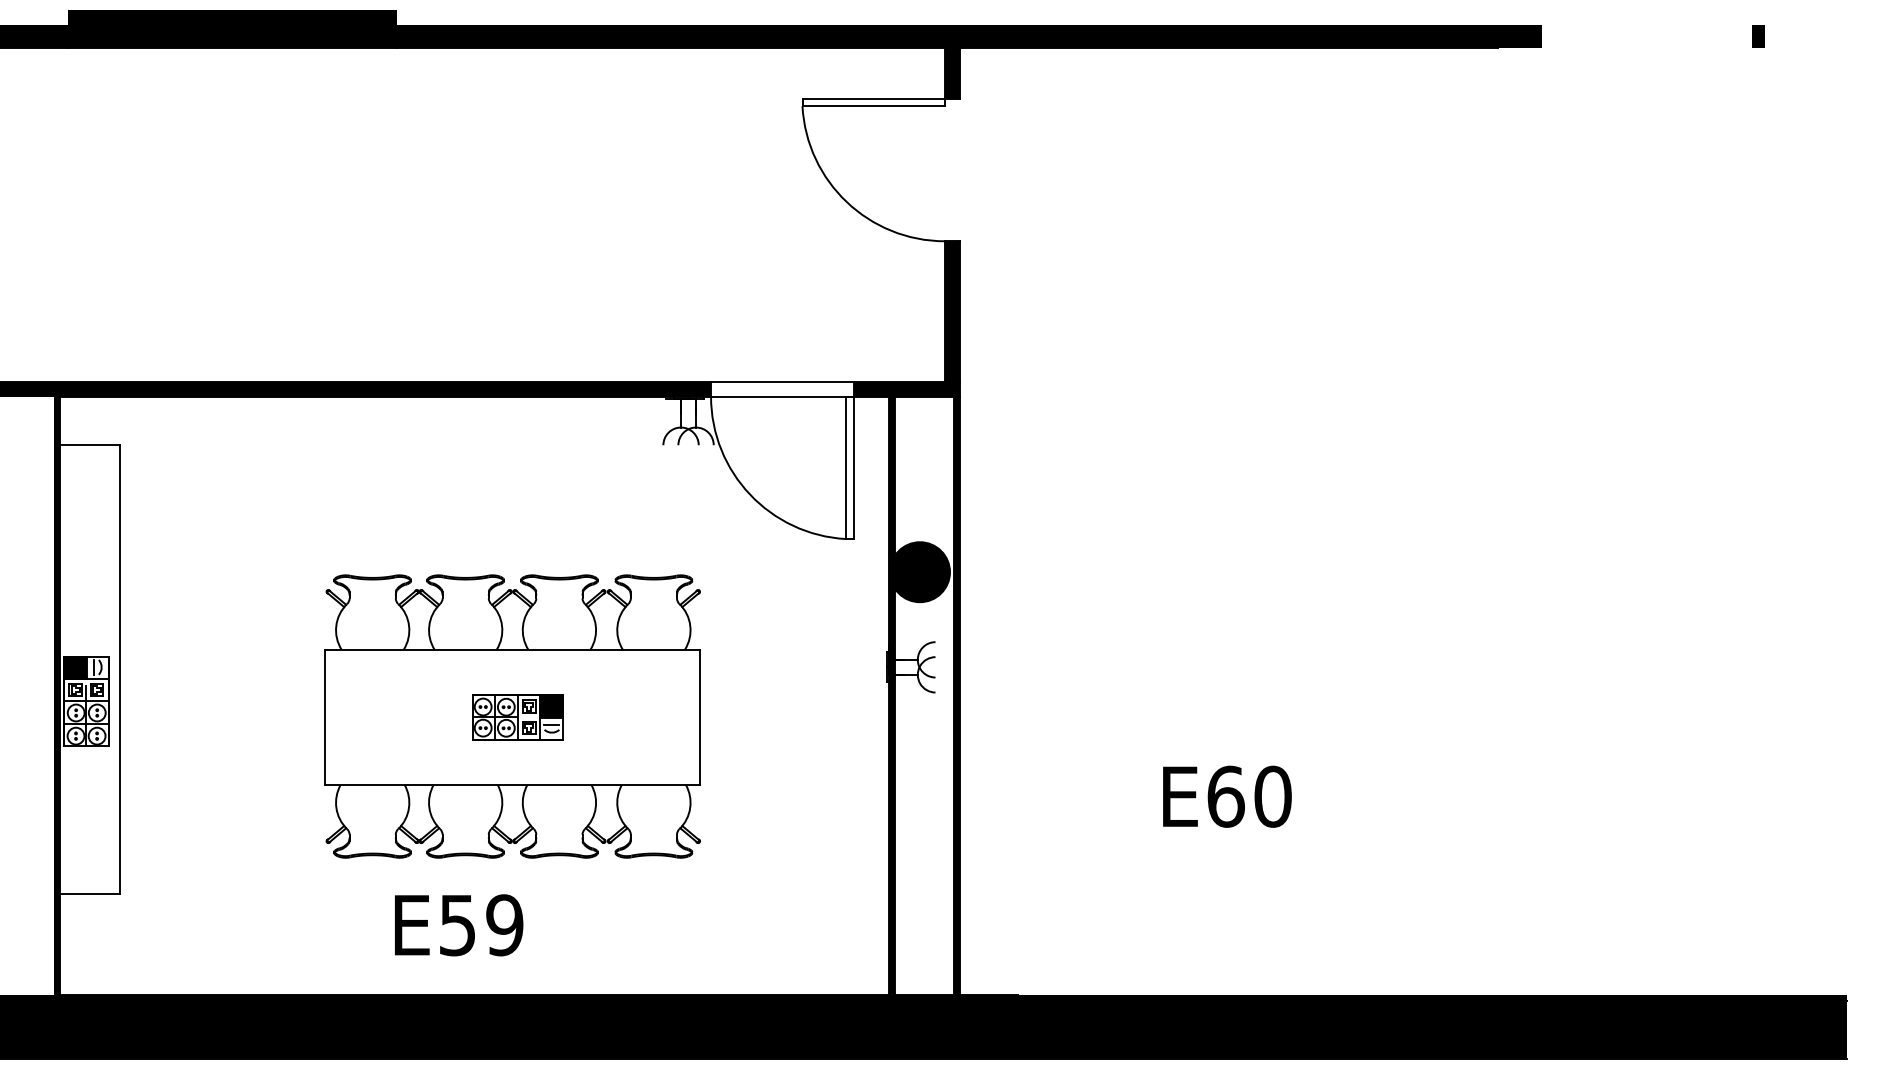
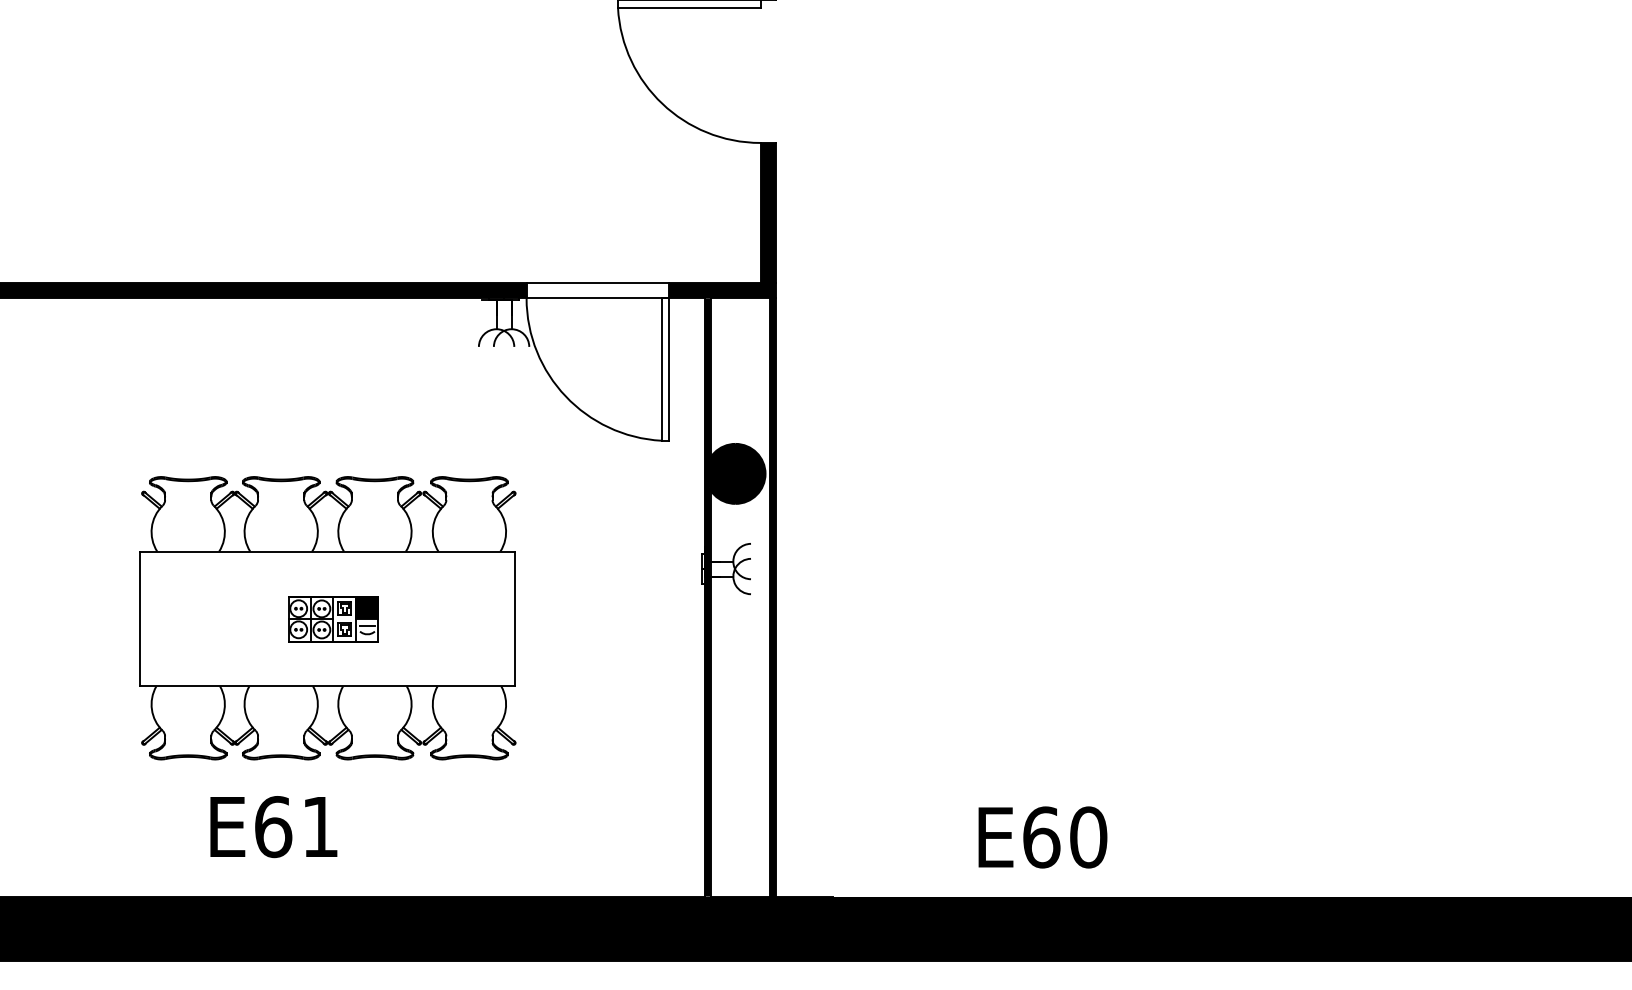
text: (1227, 796) -> (1043, 837), moved
text: (481, 925) -> (297, 827), E59 -> E61

